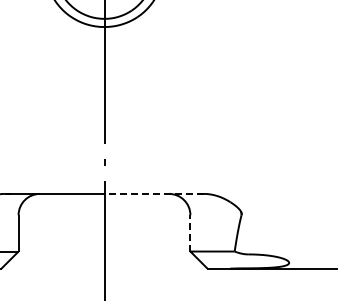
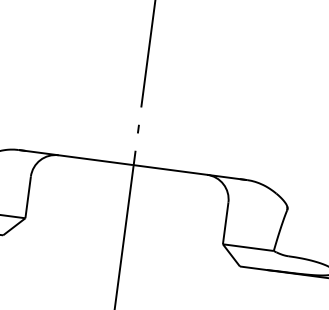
line: (154, 193) -> (190, 172), dashed -> solid
line: (190, 232) -> (225, 222), dashed -> solid

